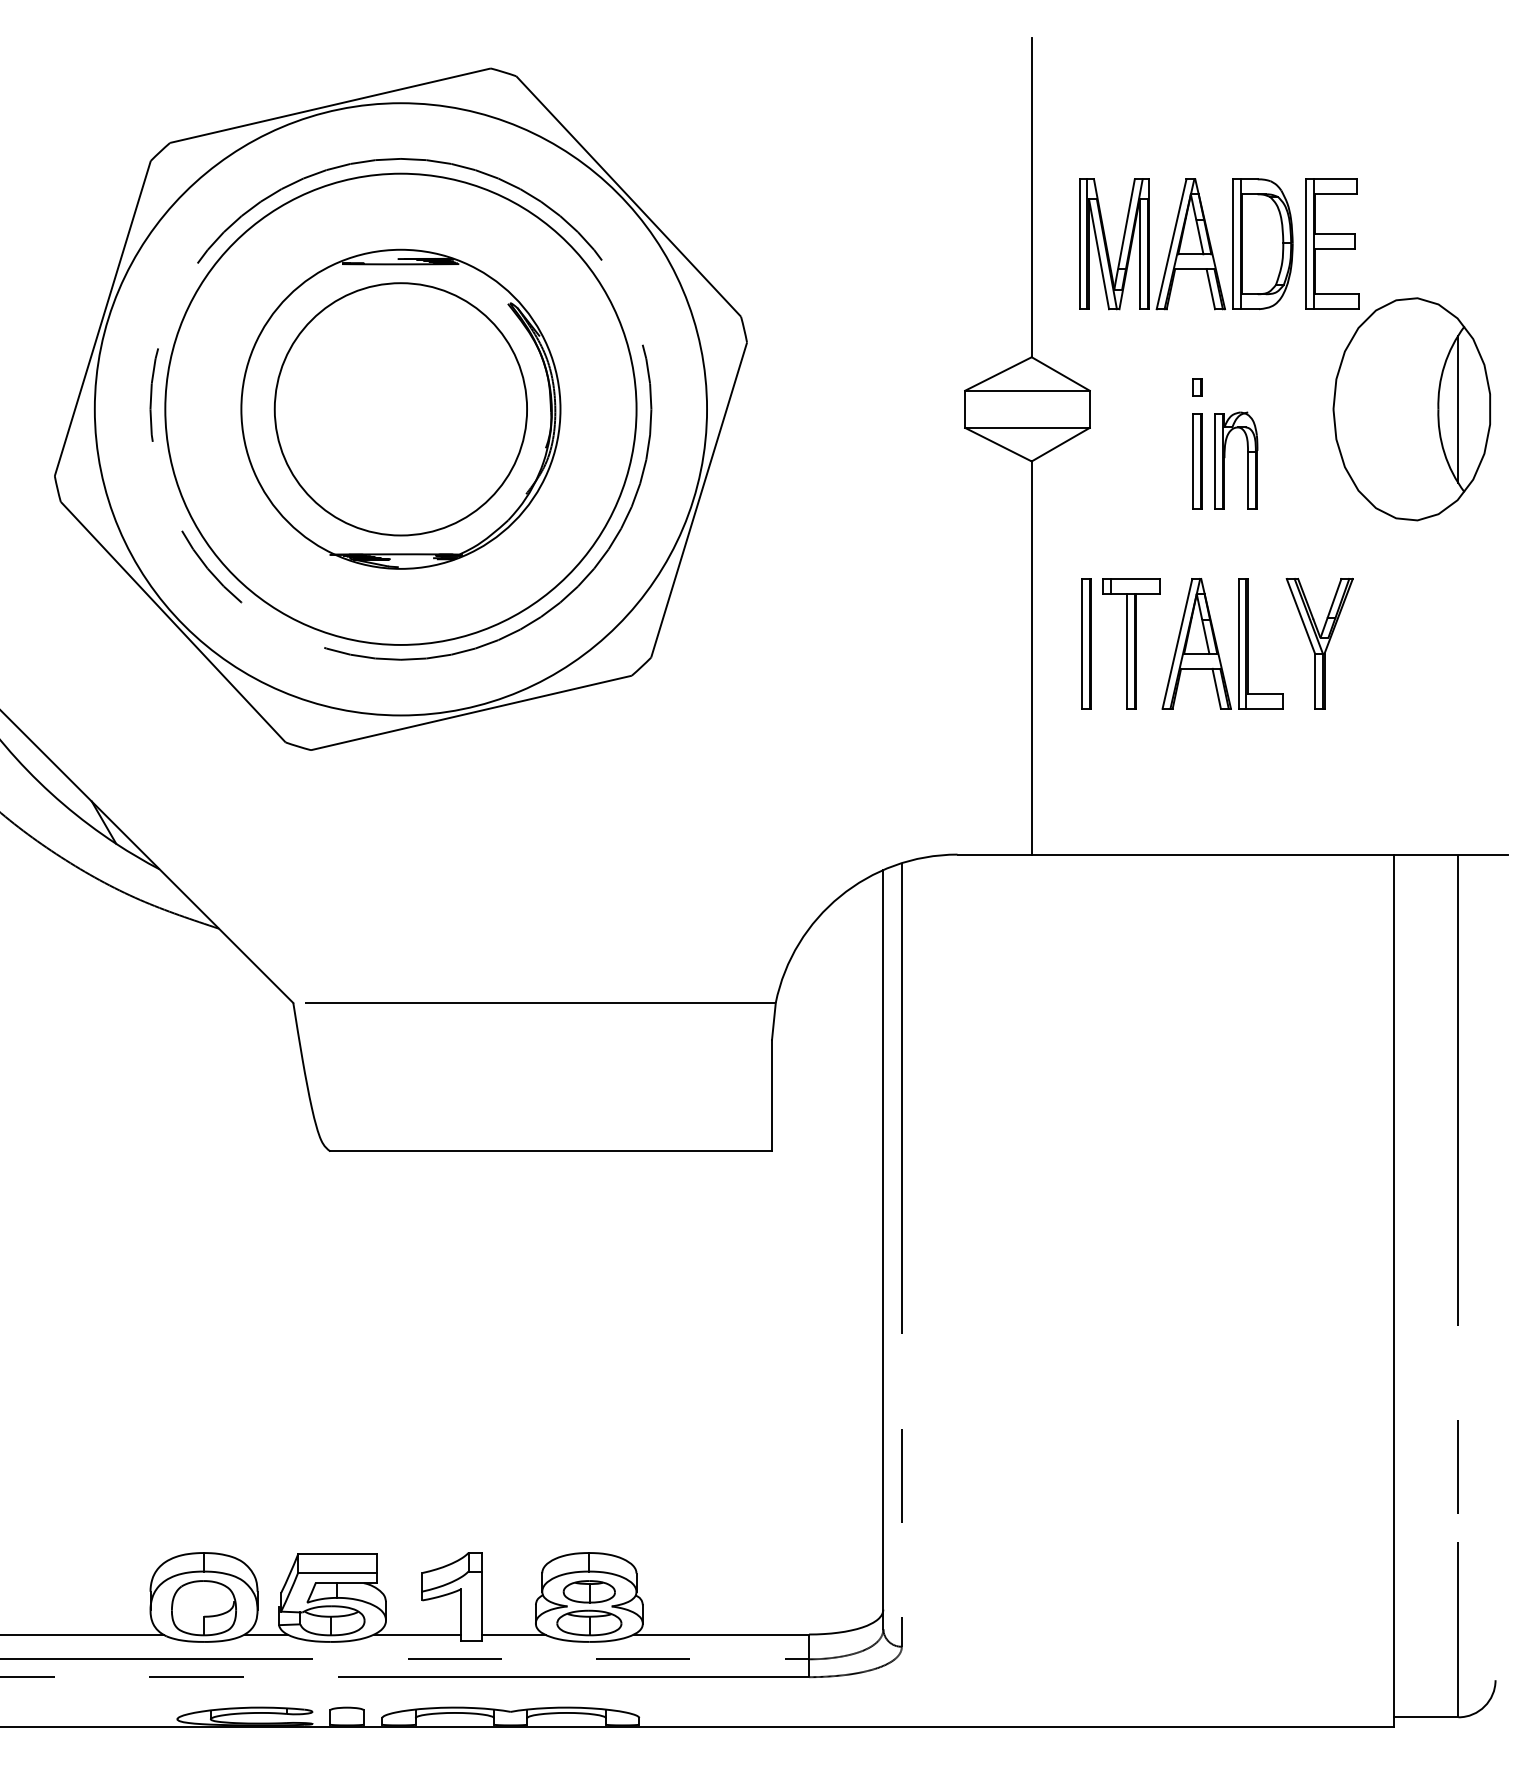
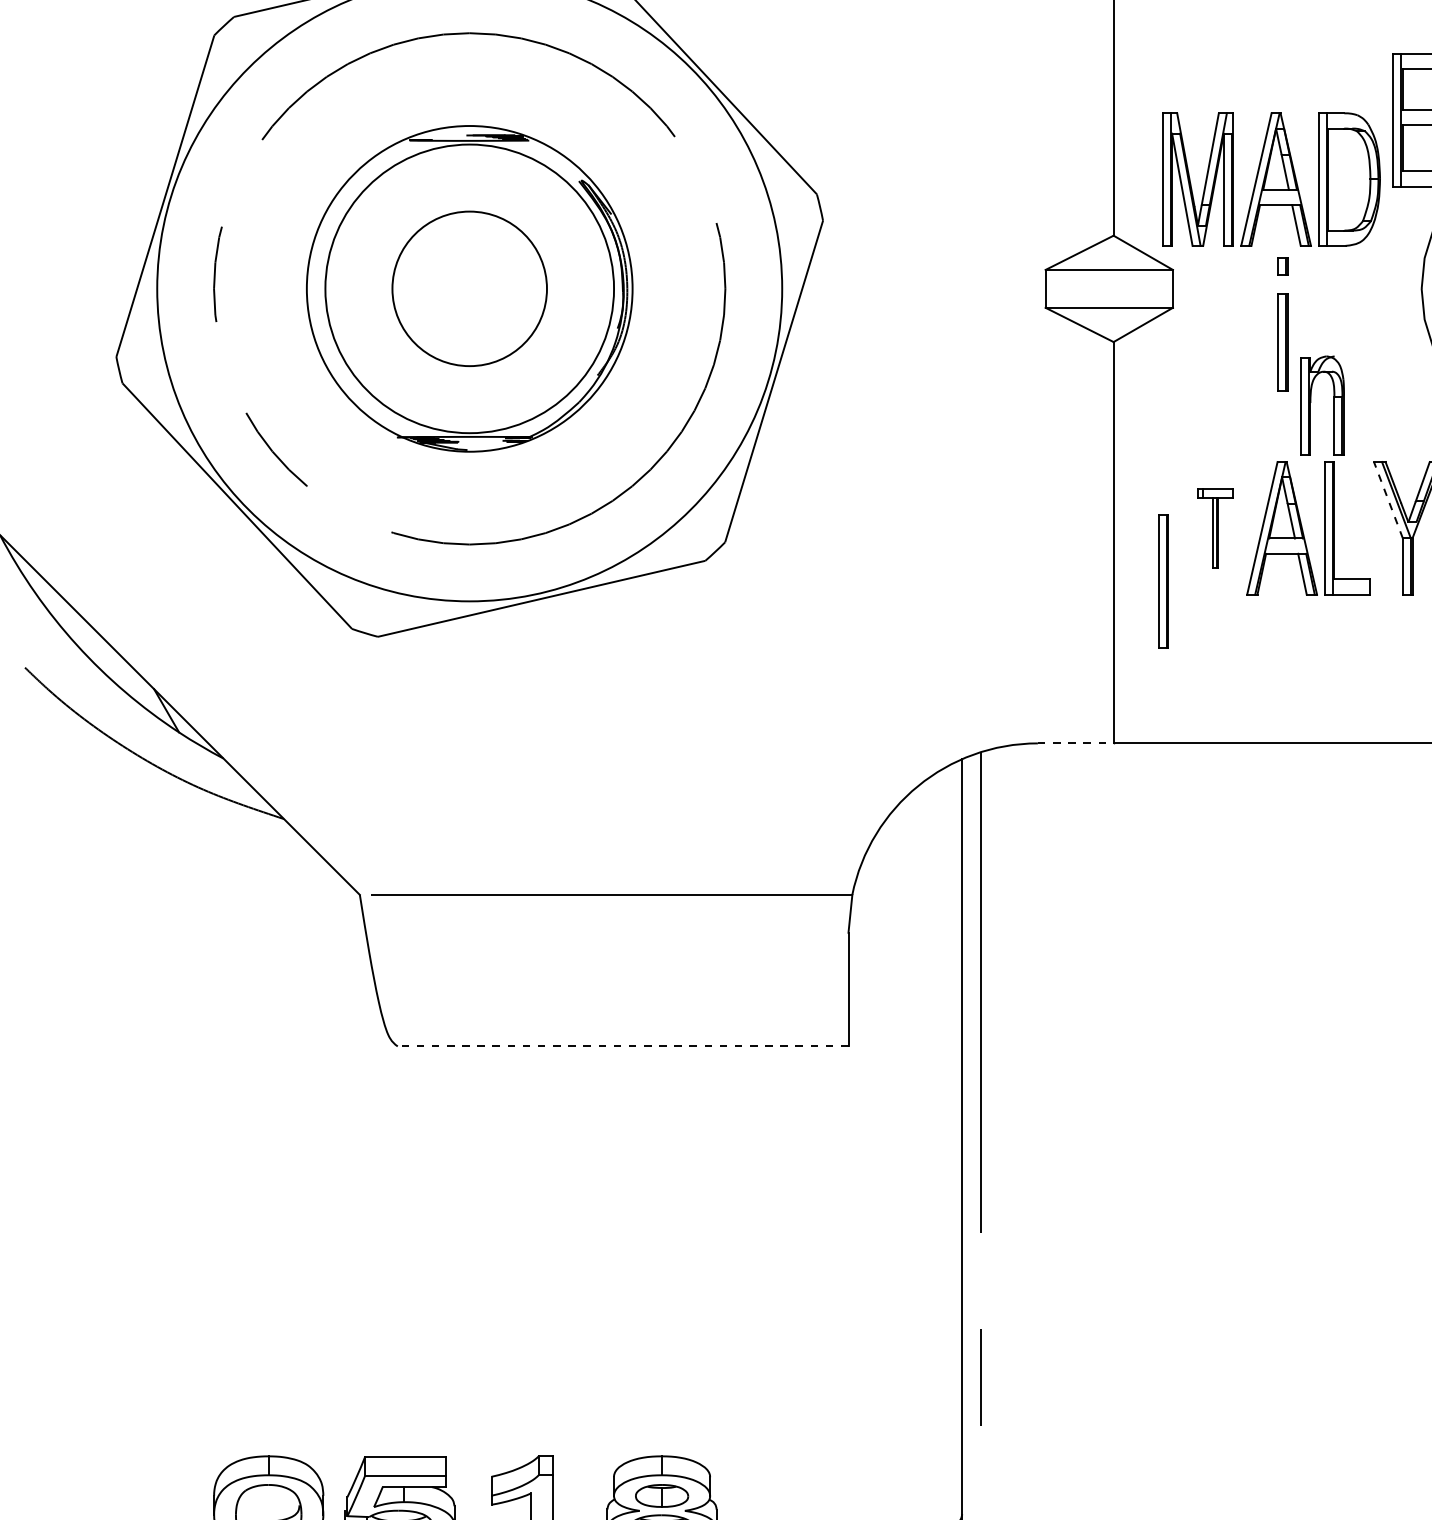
part: (1186, 244) -> (1271, 179), moved
circle: (400, 408) -> (469, 288), size x0.6
circle: (400, 409) -> (469, 289), size x0.6
part: (1247, 460) -> (1333, 405), moved
line: (1300, 616) -> (1387, 500), solid -> dashed
part: (1086, 643) -> (1163, 580), moved
part: (1131, 643) -> (1215, 527), size x0.6
line: (995, 854) -> (1076, 743), solid -> dashed
line: (551, 1151) -> (623, 1046), solid -> dashed

